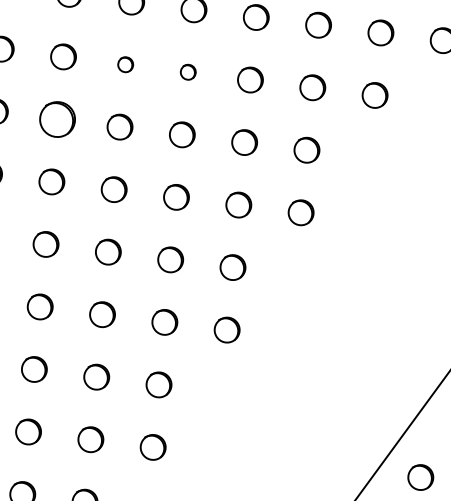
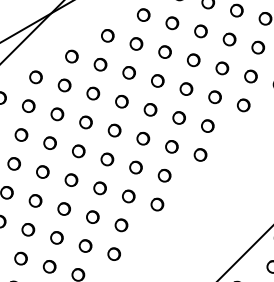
circle: (124, 64) -> (128, 72), size x1.67
circle: (187, 71) -> (157, 80), size x1.67
part: (58, 119) -> (93, 93), size x0.71

